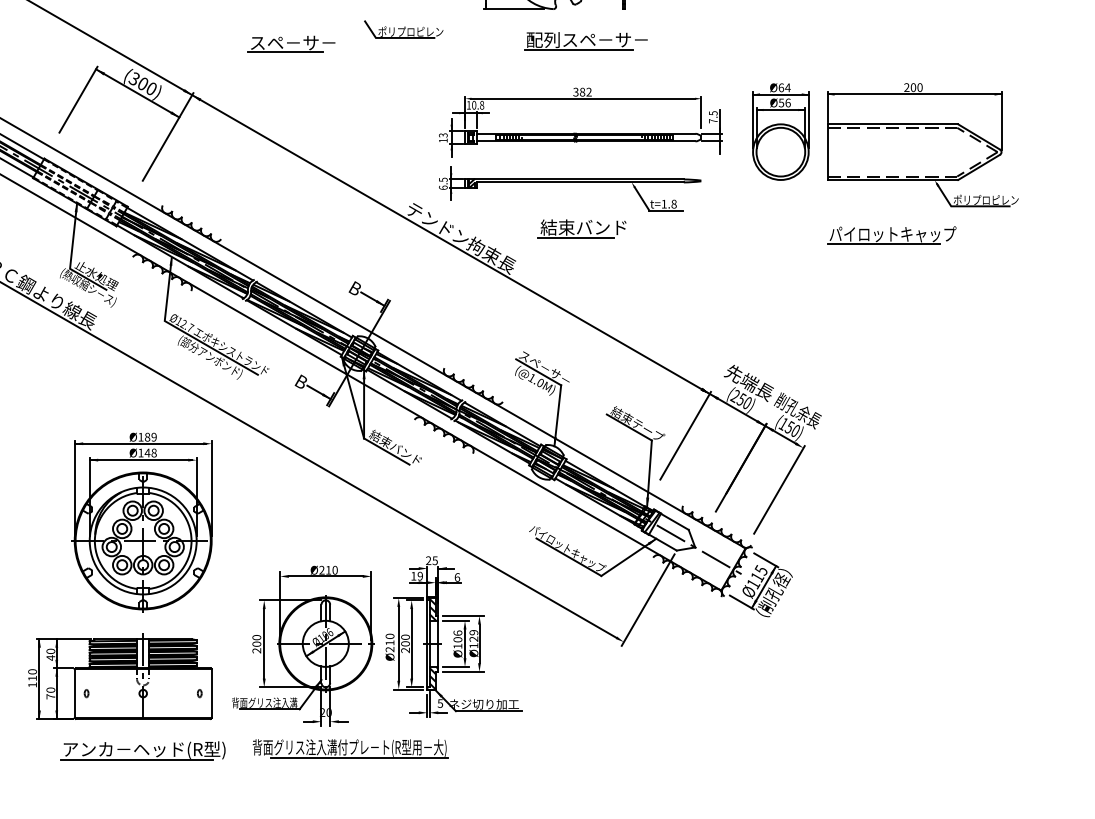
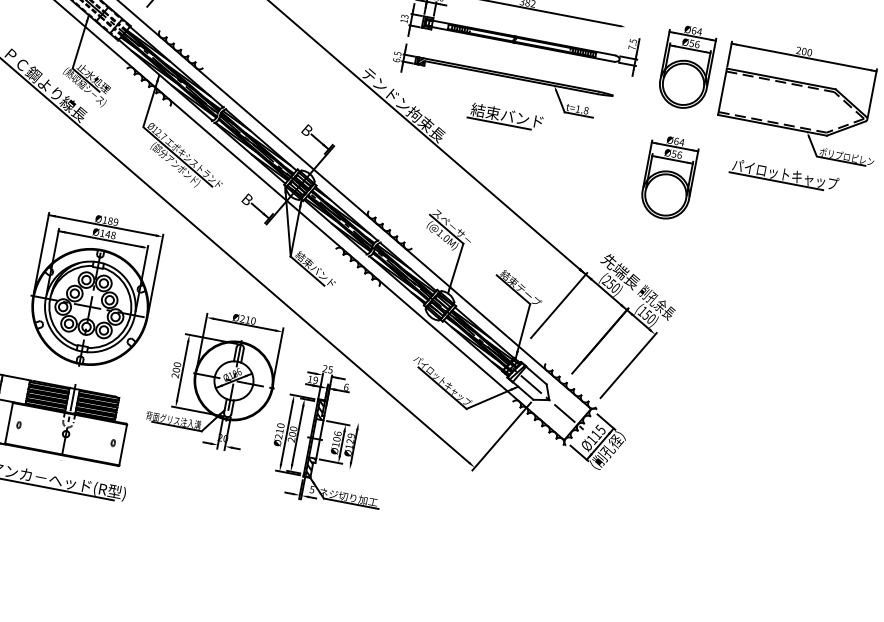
line: (701, 111) -> (623, 37), removed
part: (891, 235) -> (784, 175), moved
part: (784, 263) -> (668, 177), added
line: (462, 615) -> (344, 419), removed
part: (303, 645) -> (215, 378), moved
line: (462, 671) -> (335, 466), removed
part: (350, 748) -> (230, 512), removed

